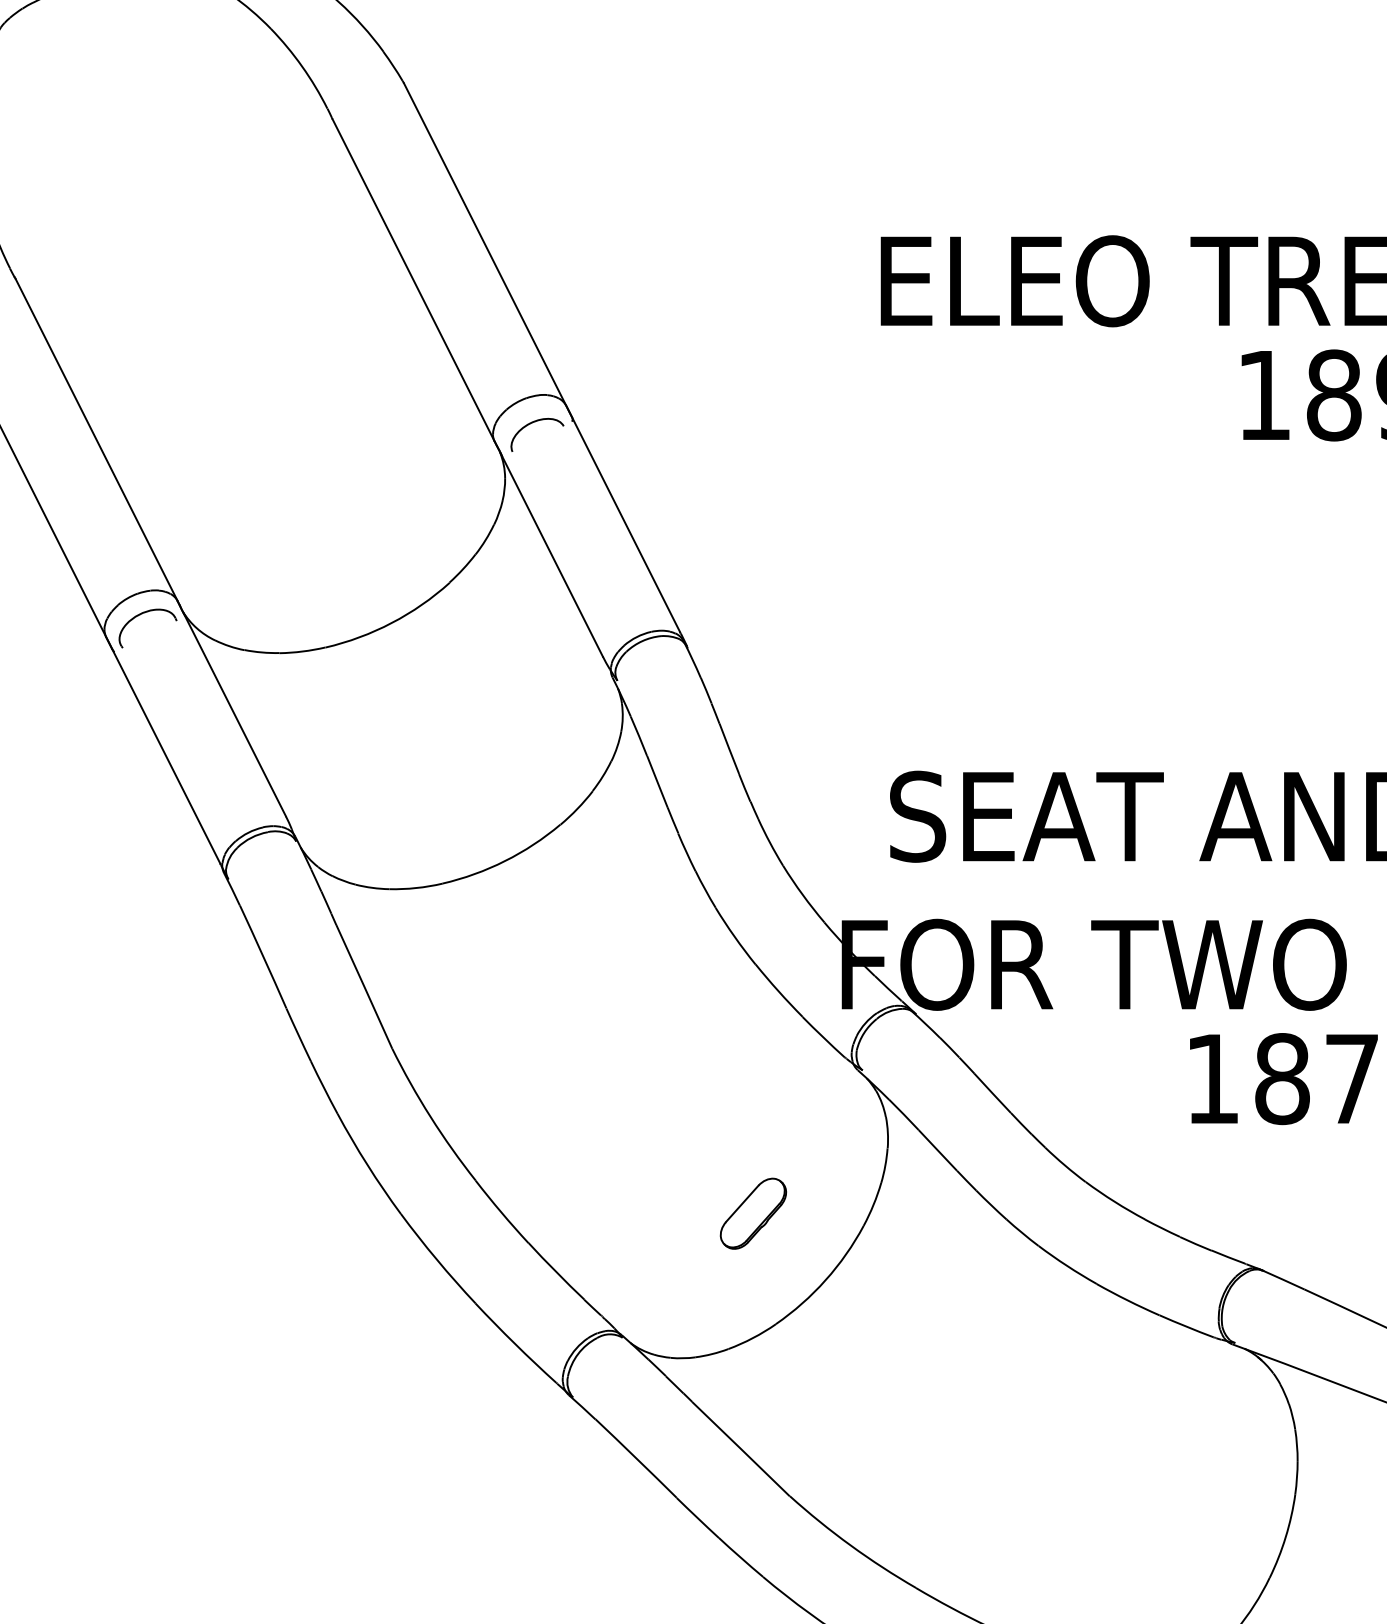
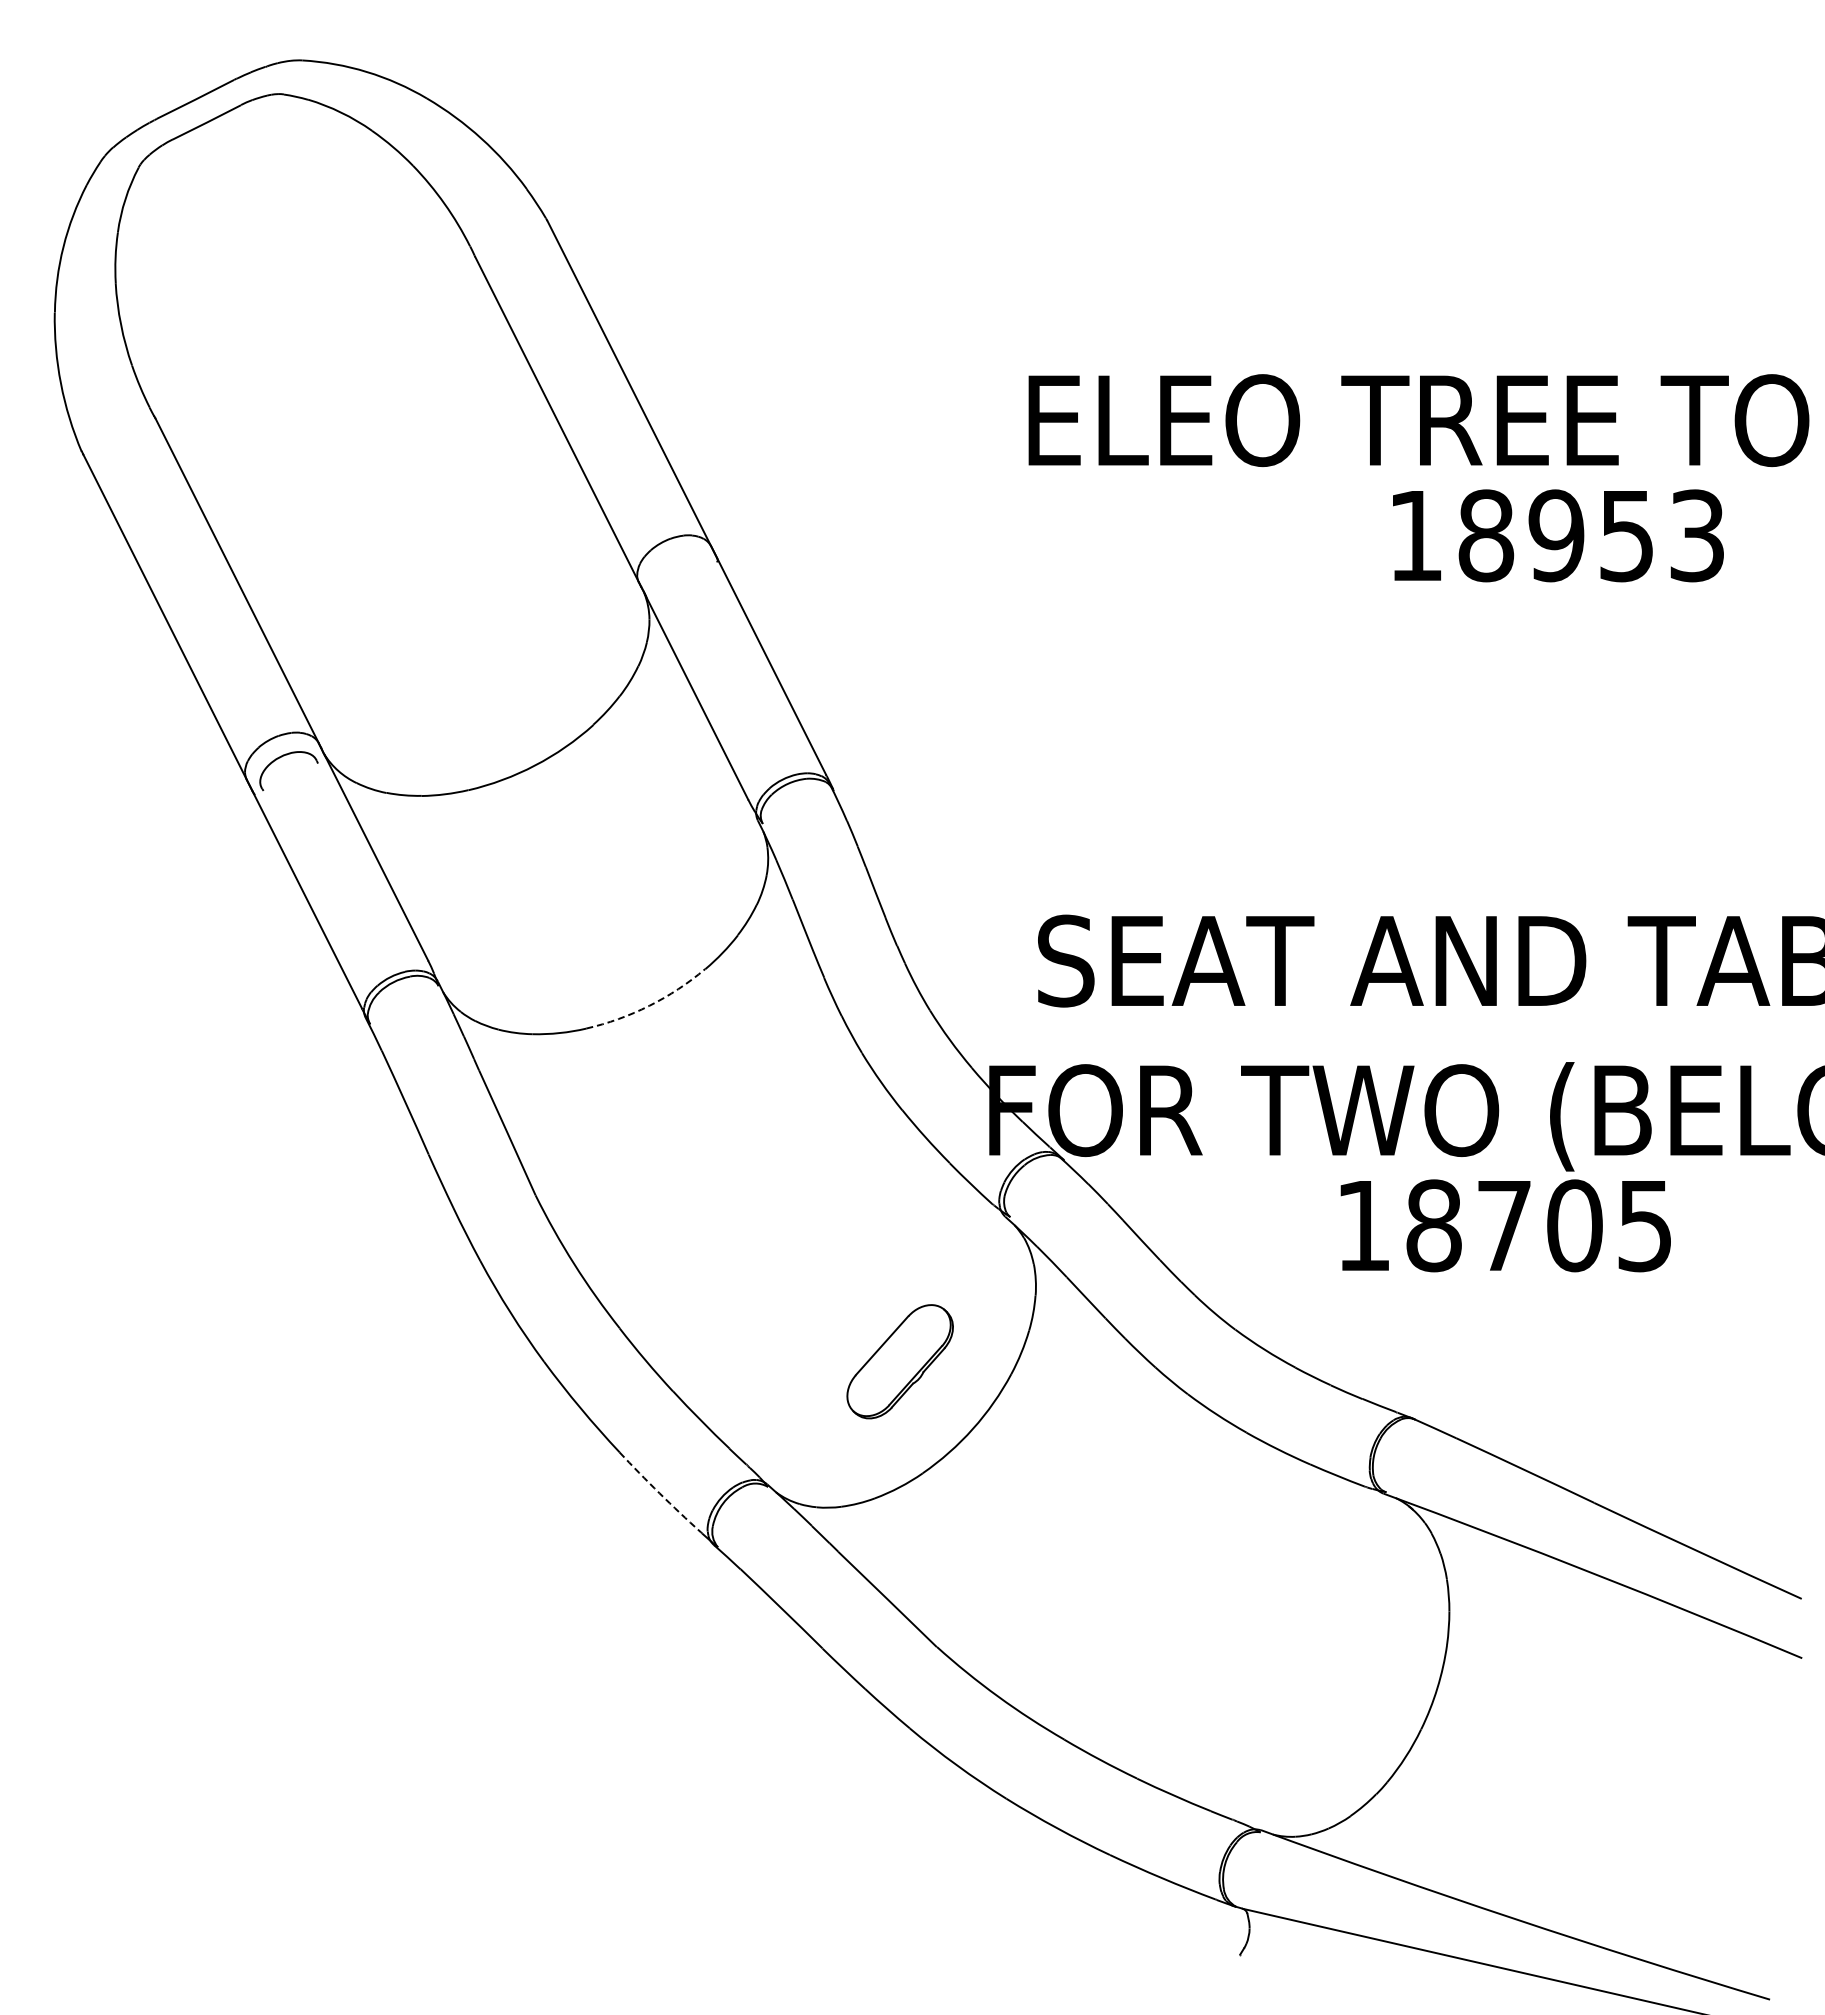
curve: (531, 423) -> (676, 564), removed
arc: (505, 860) -> (649, 1005), solid -> dashed
part: (752, 1213) -> (899, 1361), size x1.6
arc: (515, 1344) -> (659, 1493), solid -> dashed

